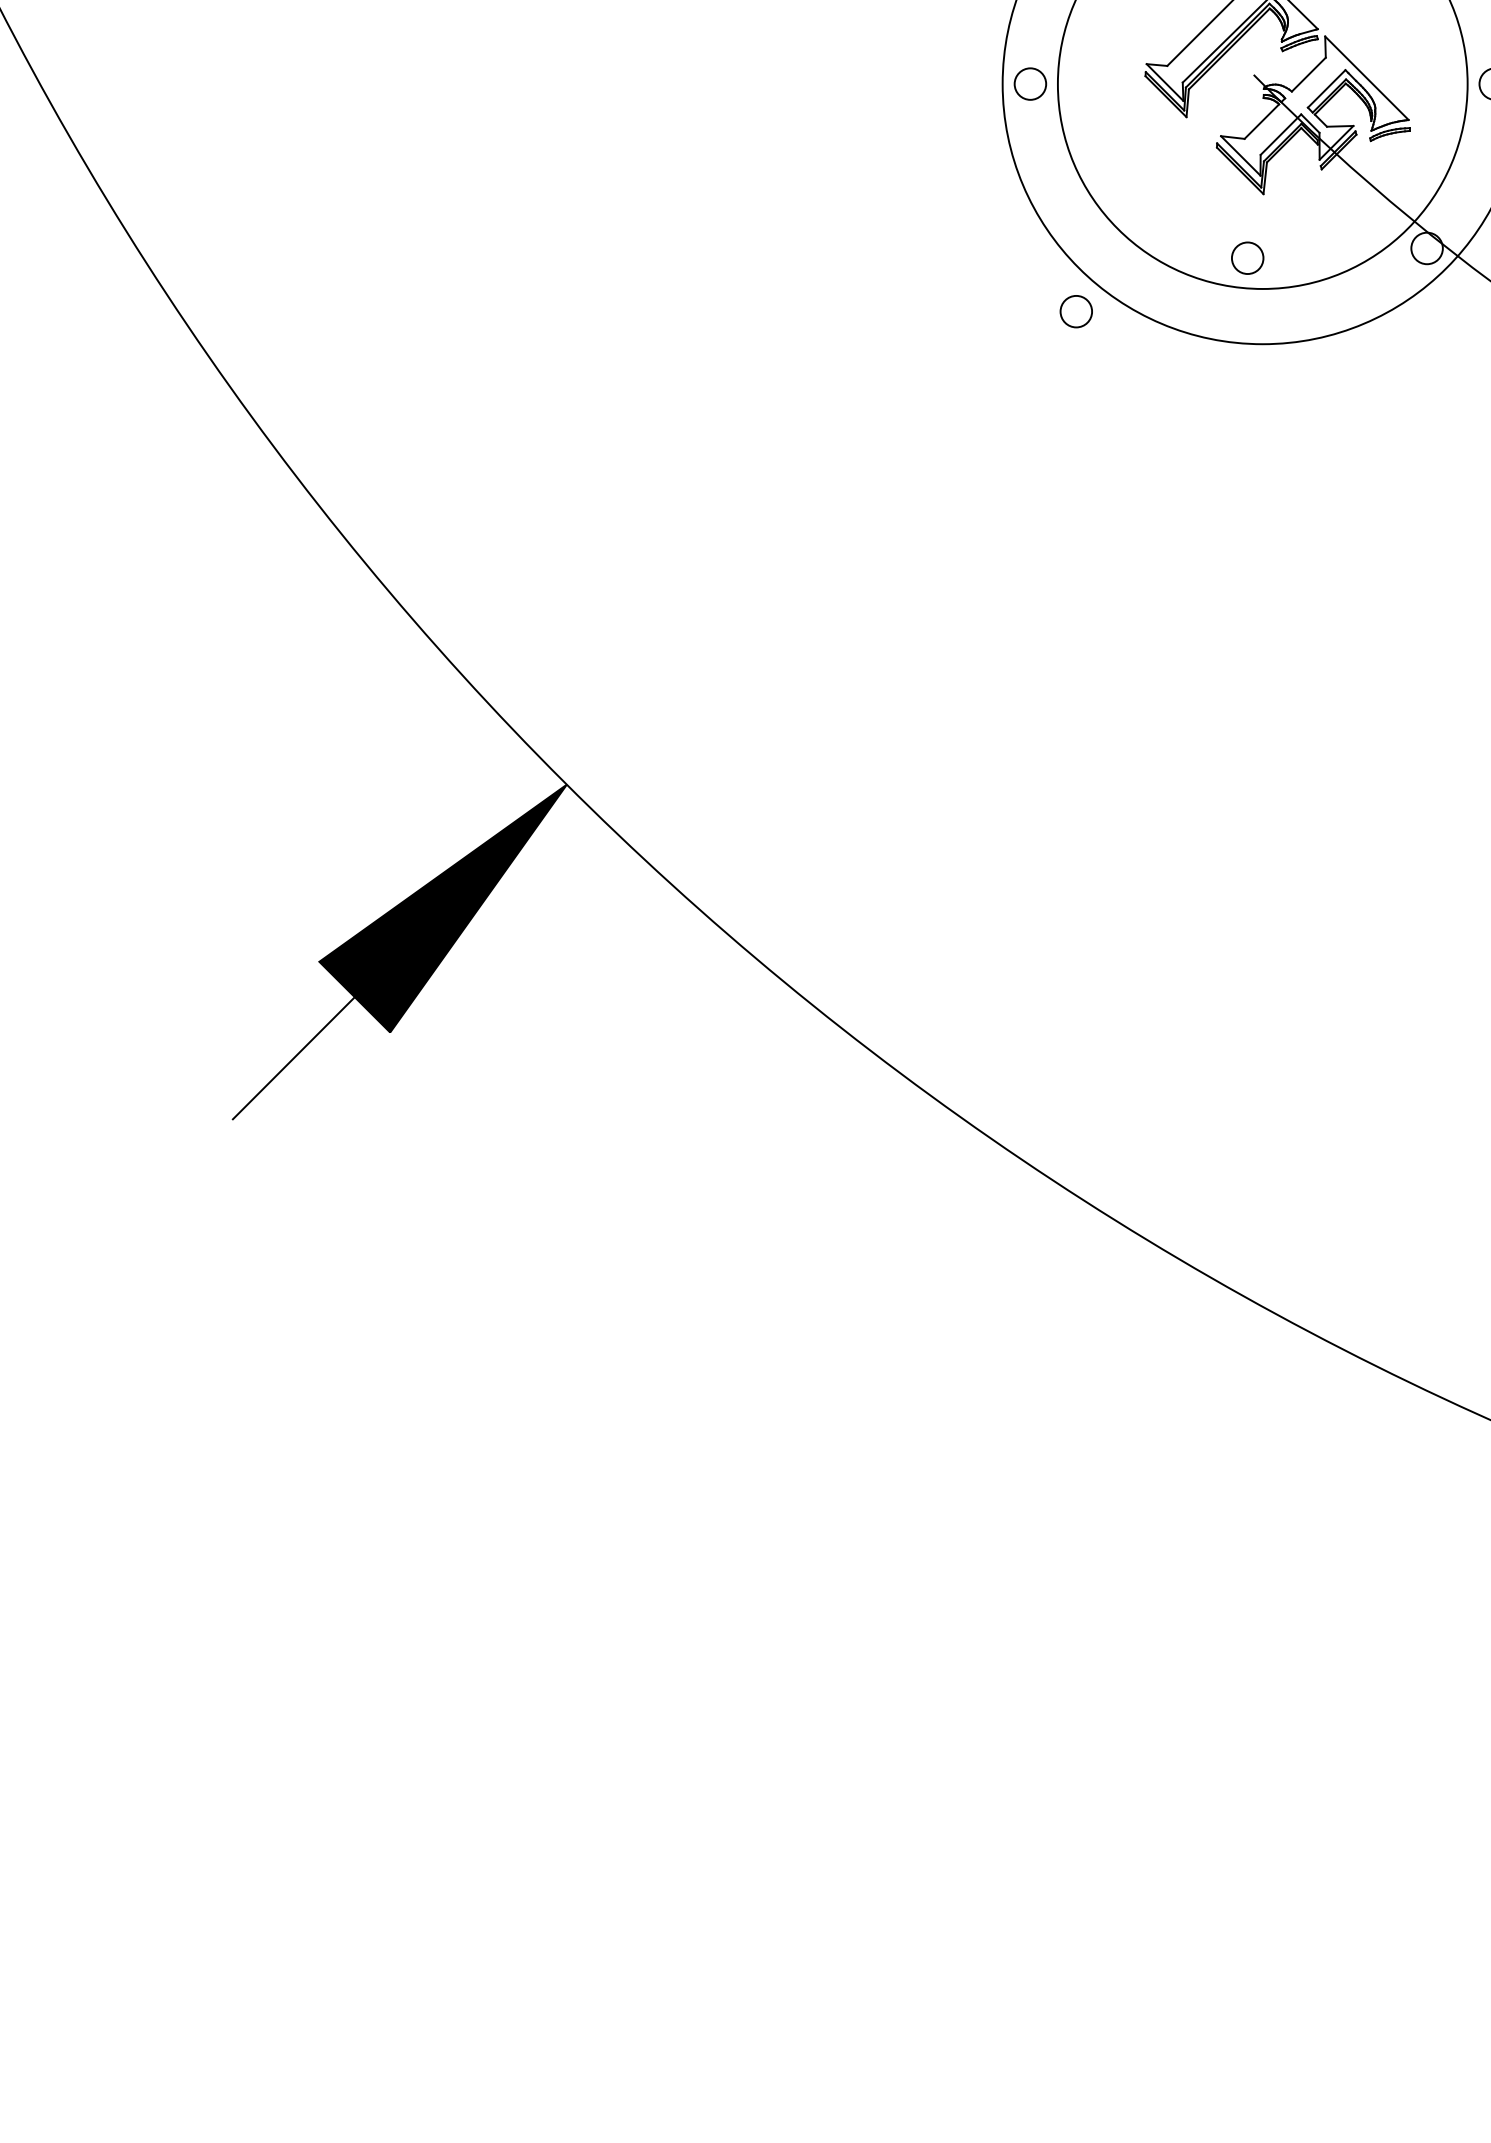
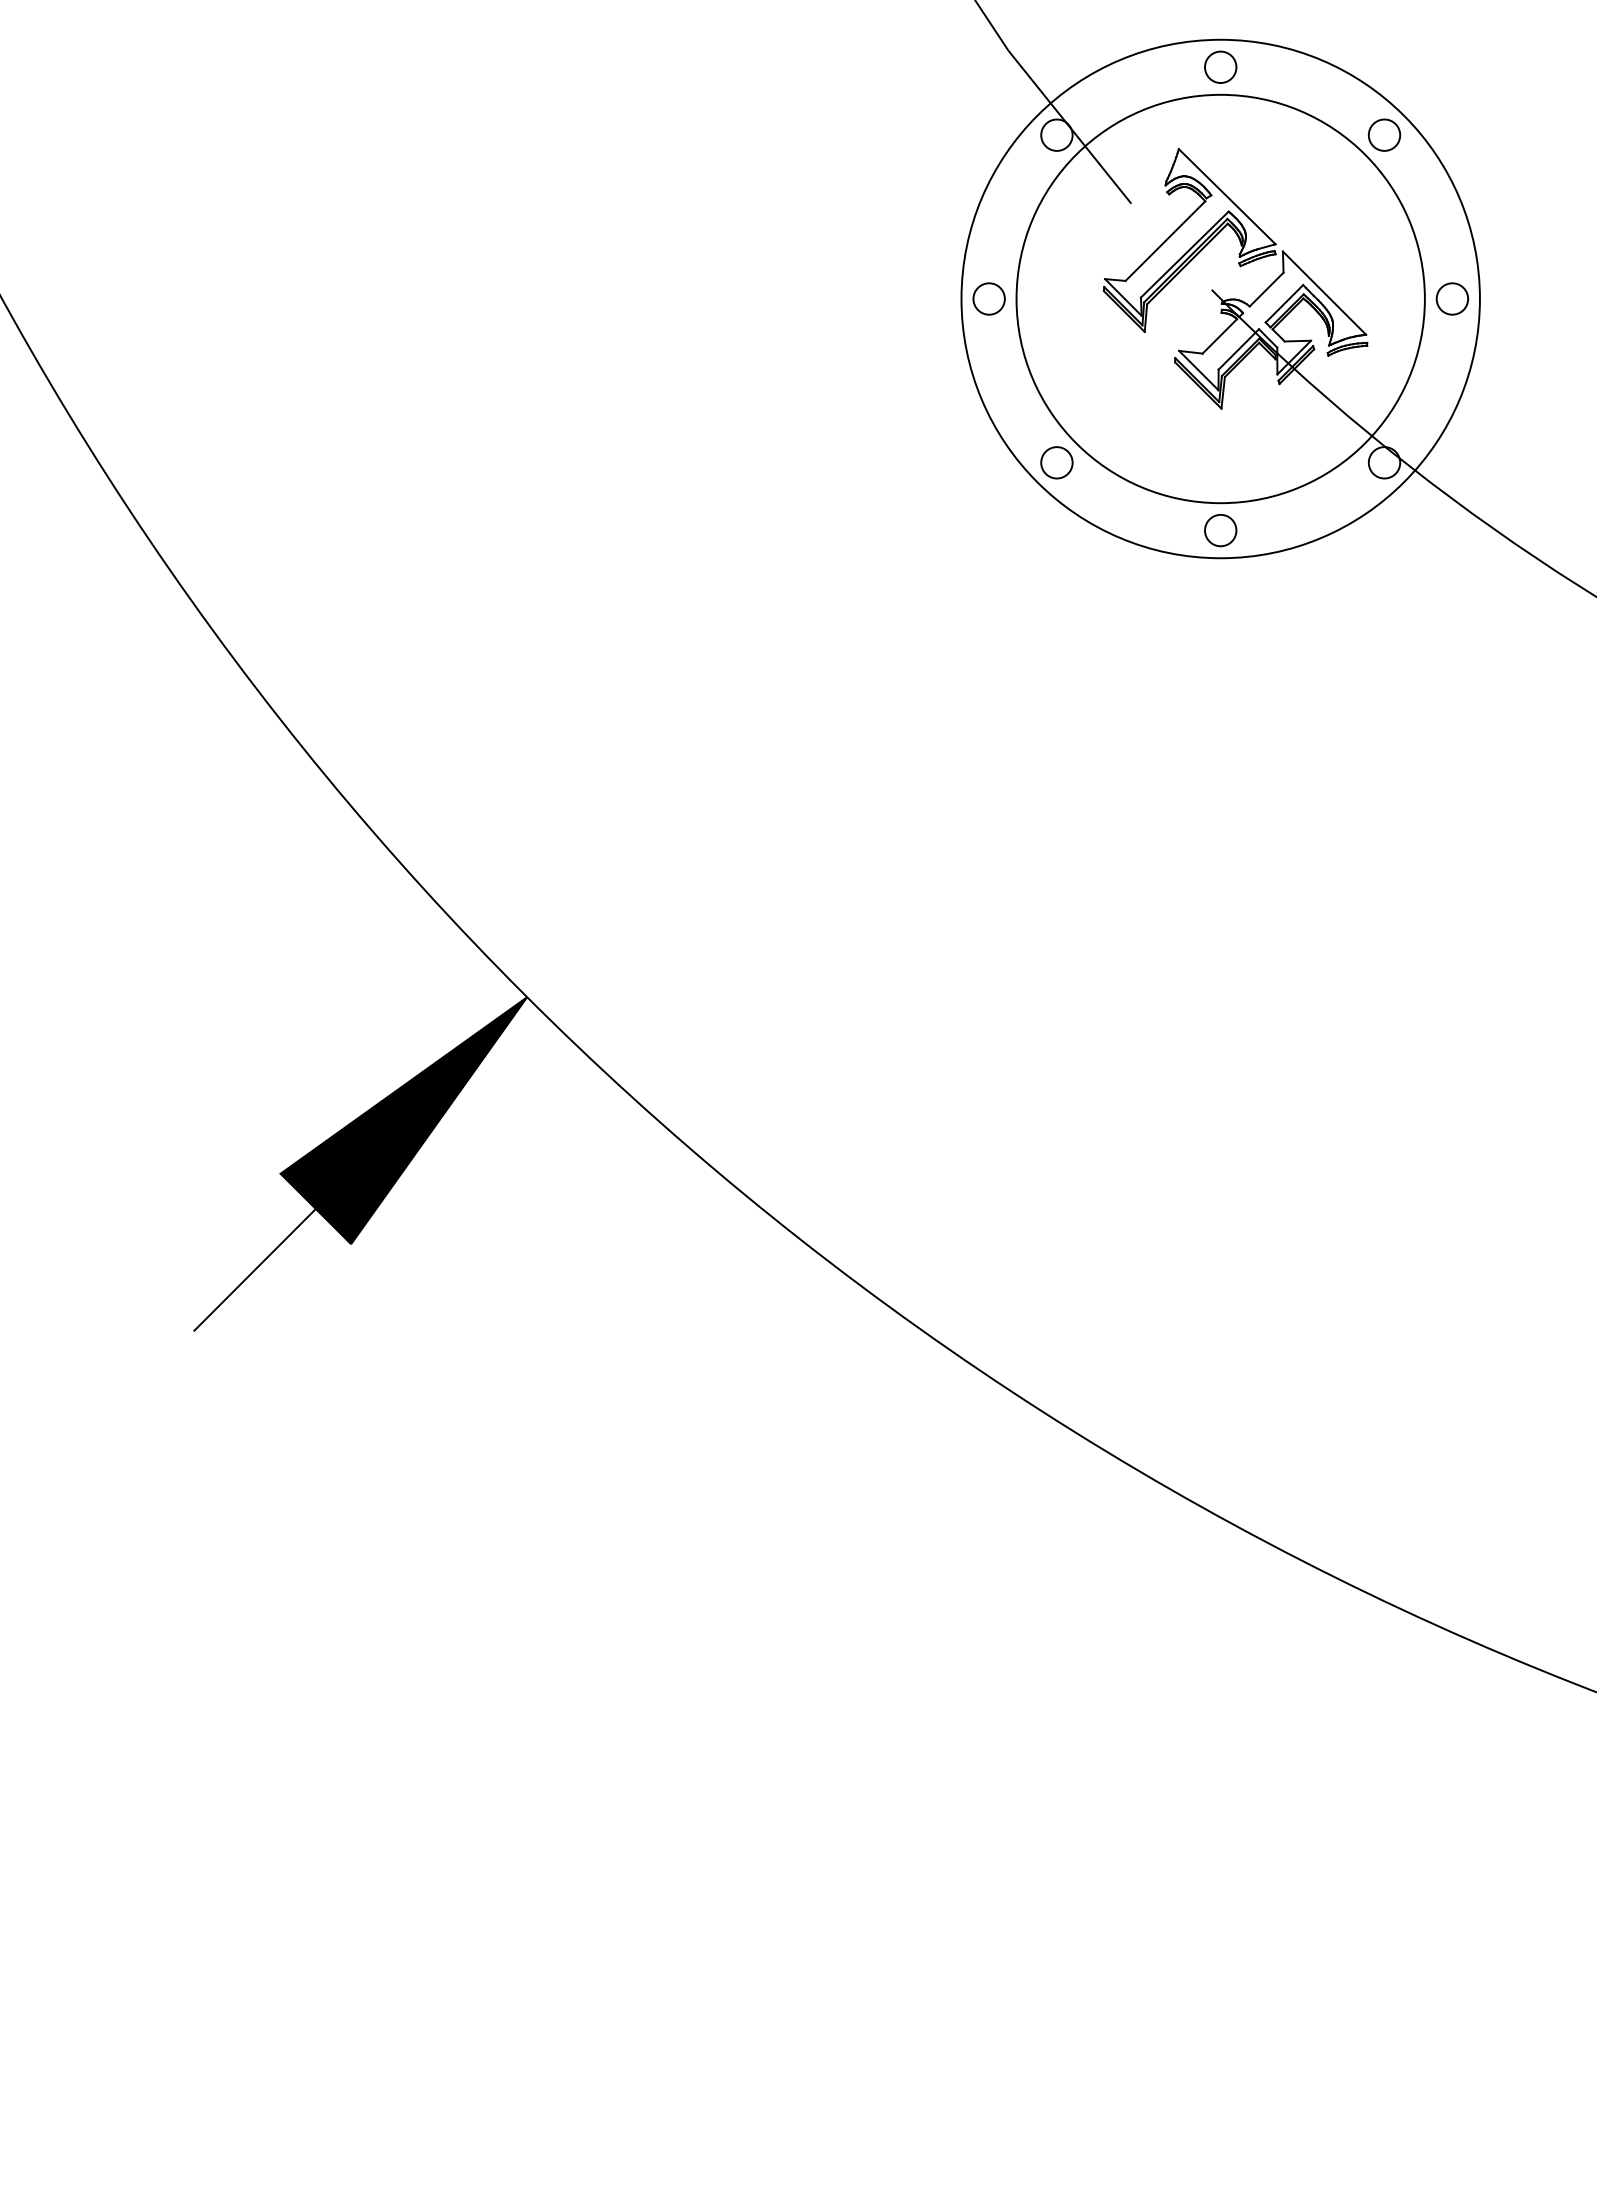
circle: (1247, 258) -> (1220, 530), moved
circle: (1075, 311) -> (1056, 462), moved

